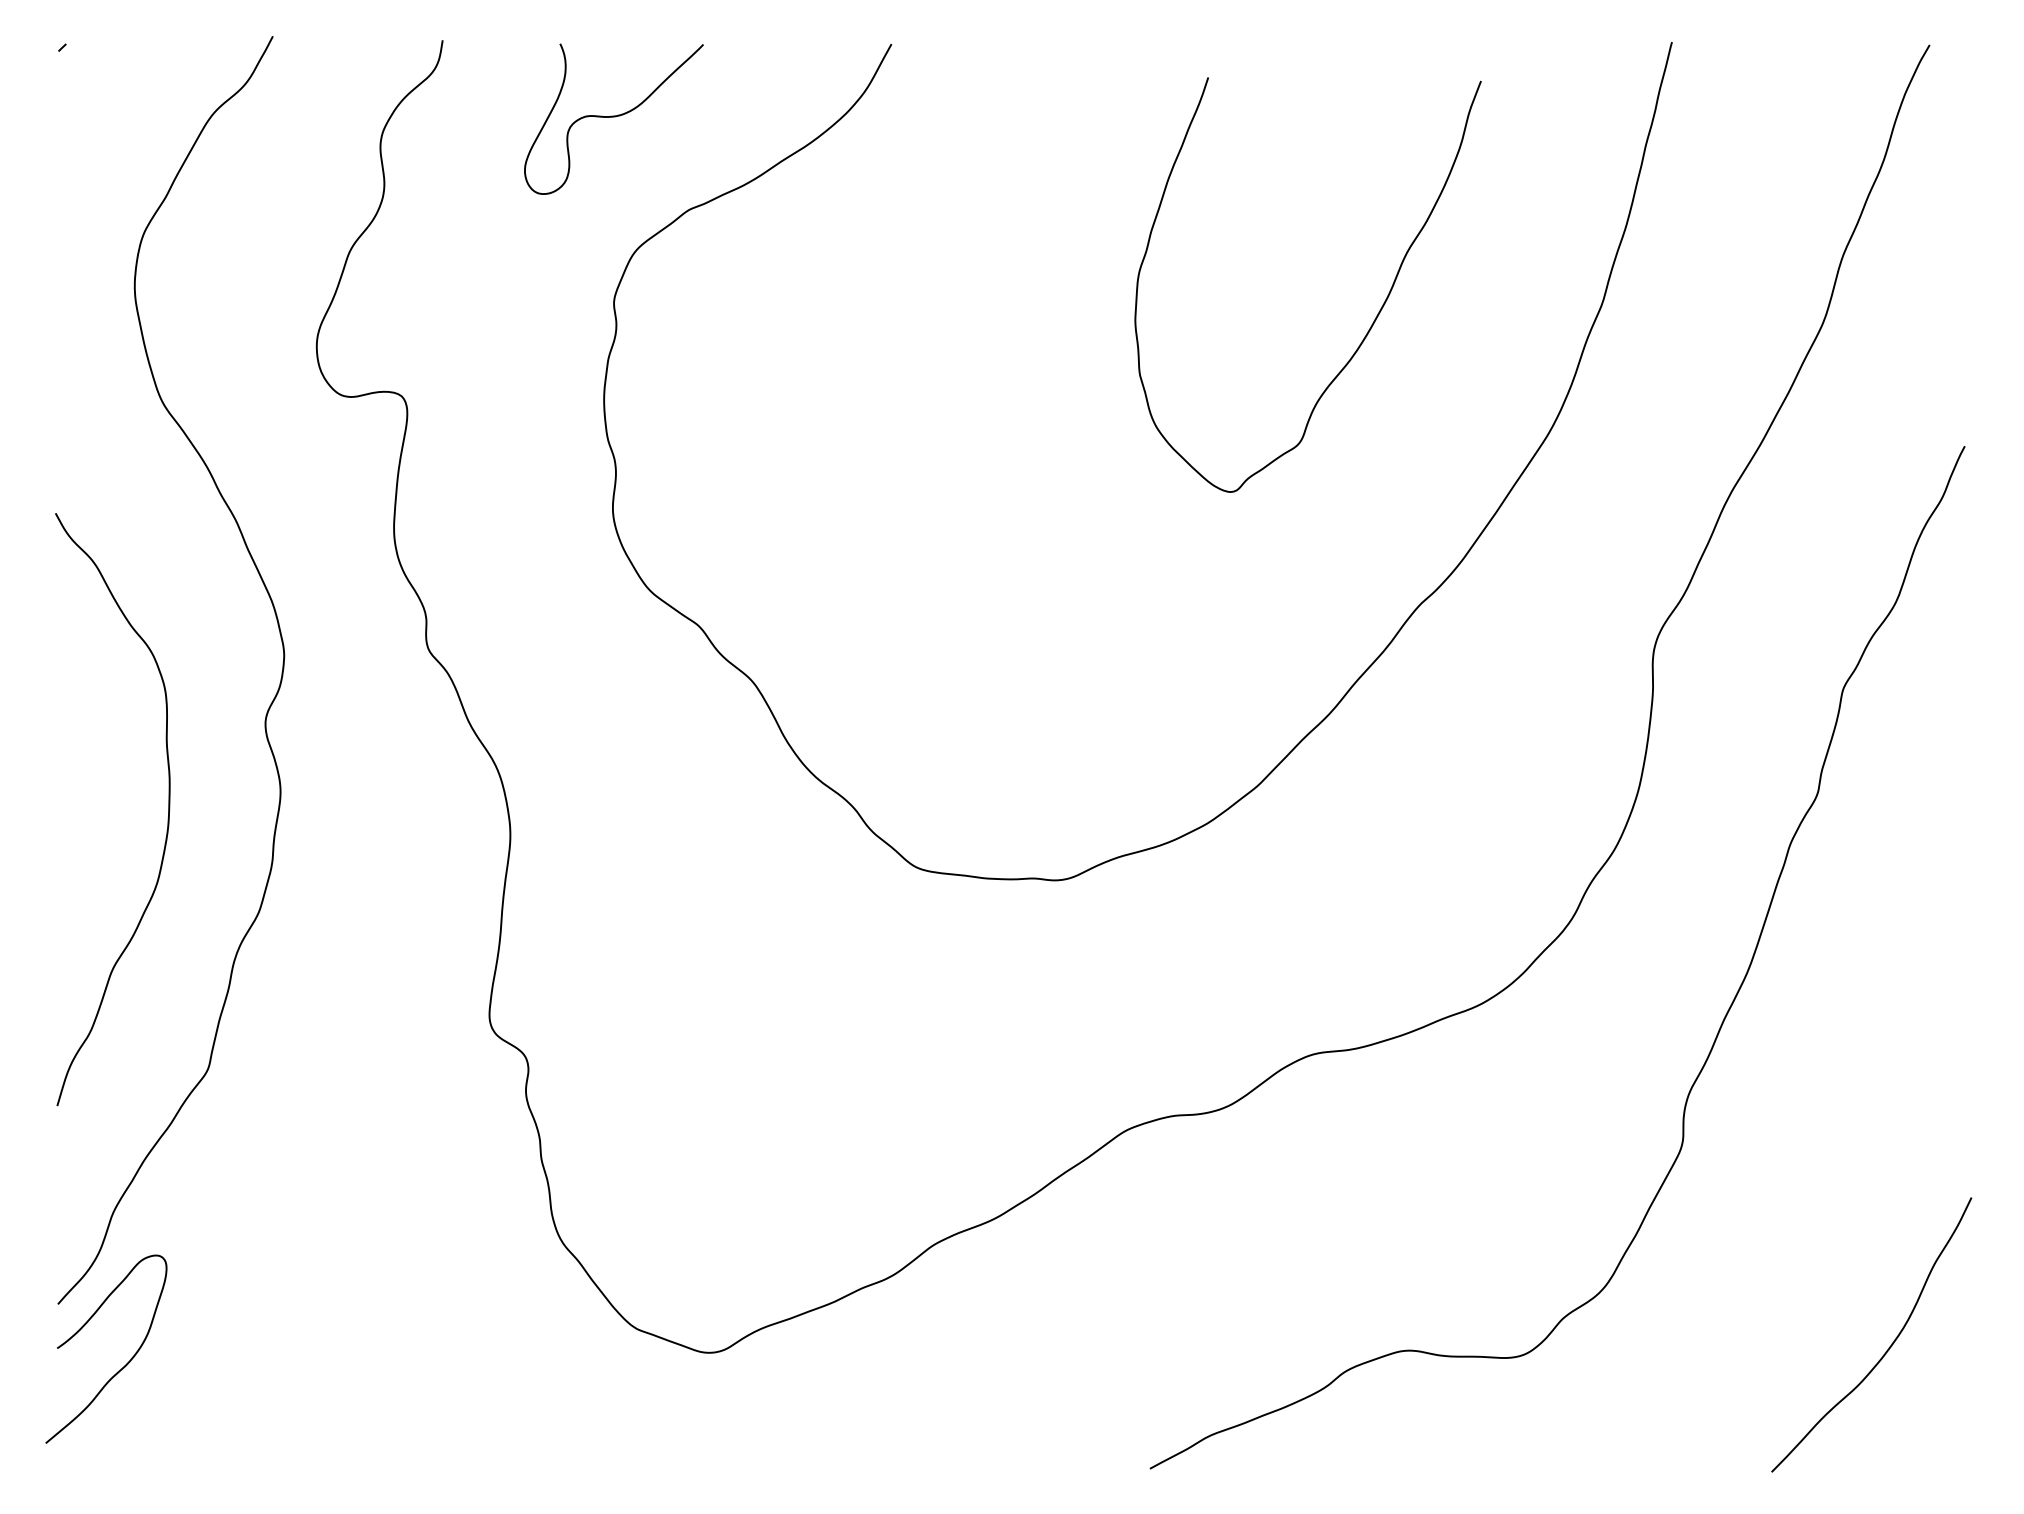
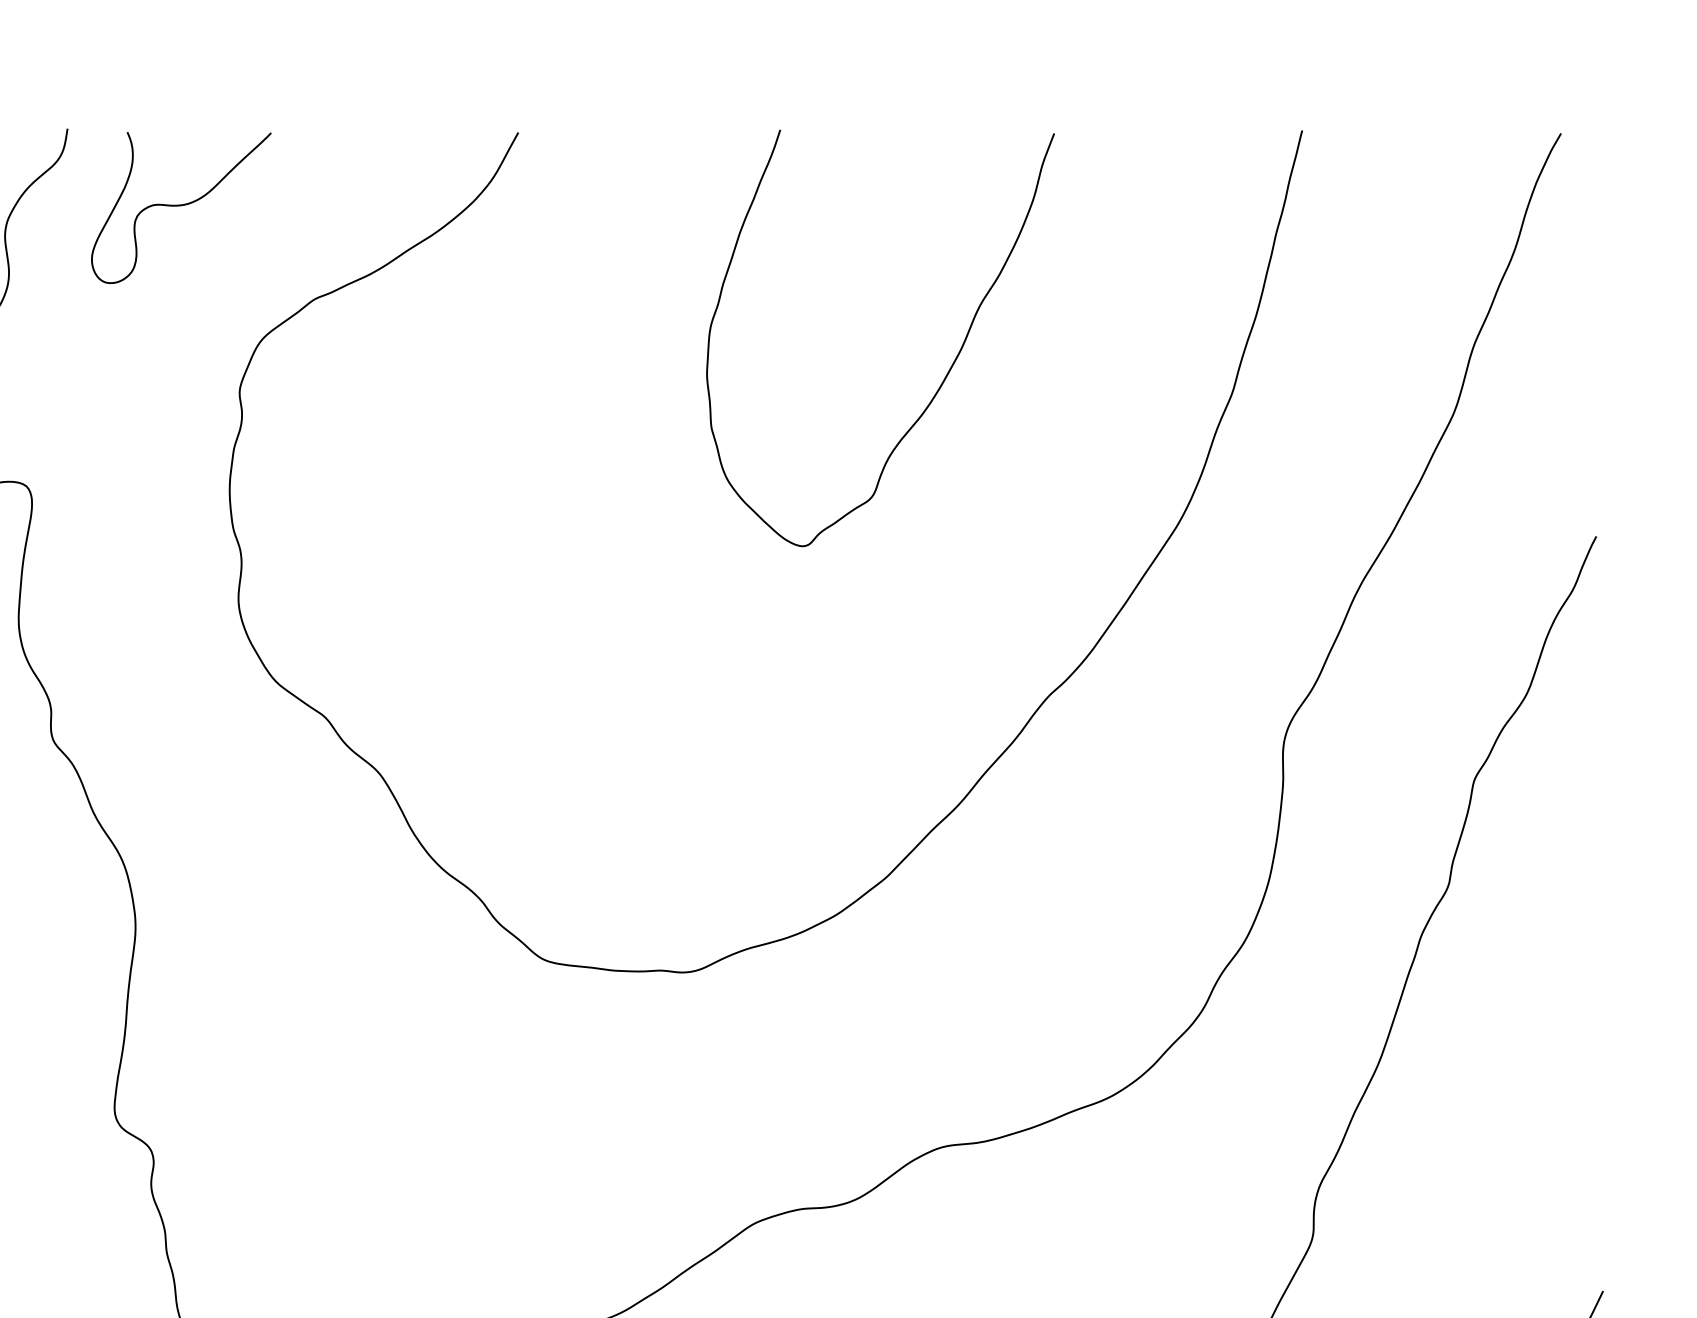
curve: (613, 117) -> (180, 206), moved
curve: (1372, 322) -> (945, 376), moved

